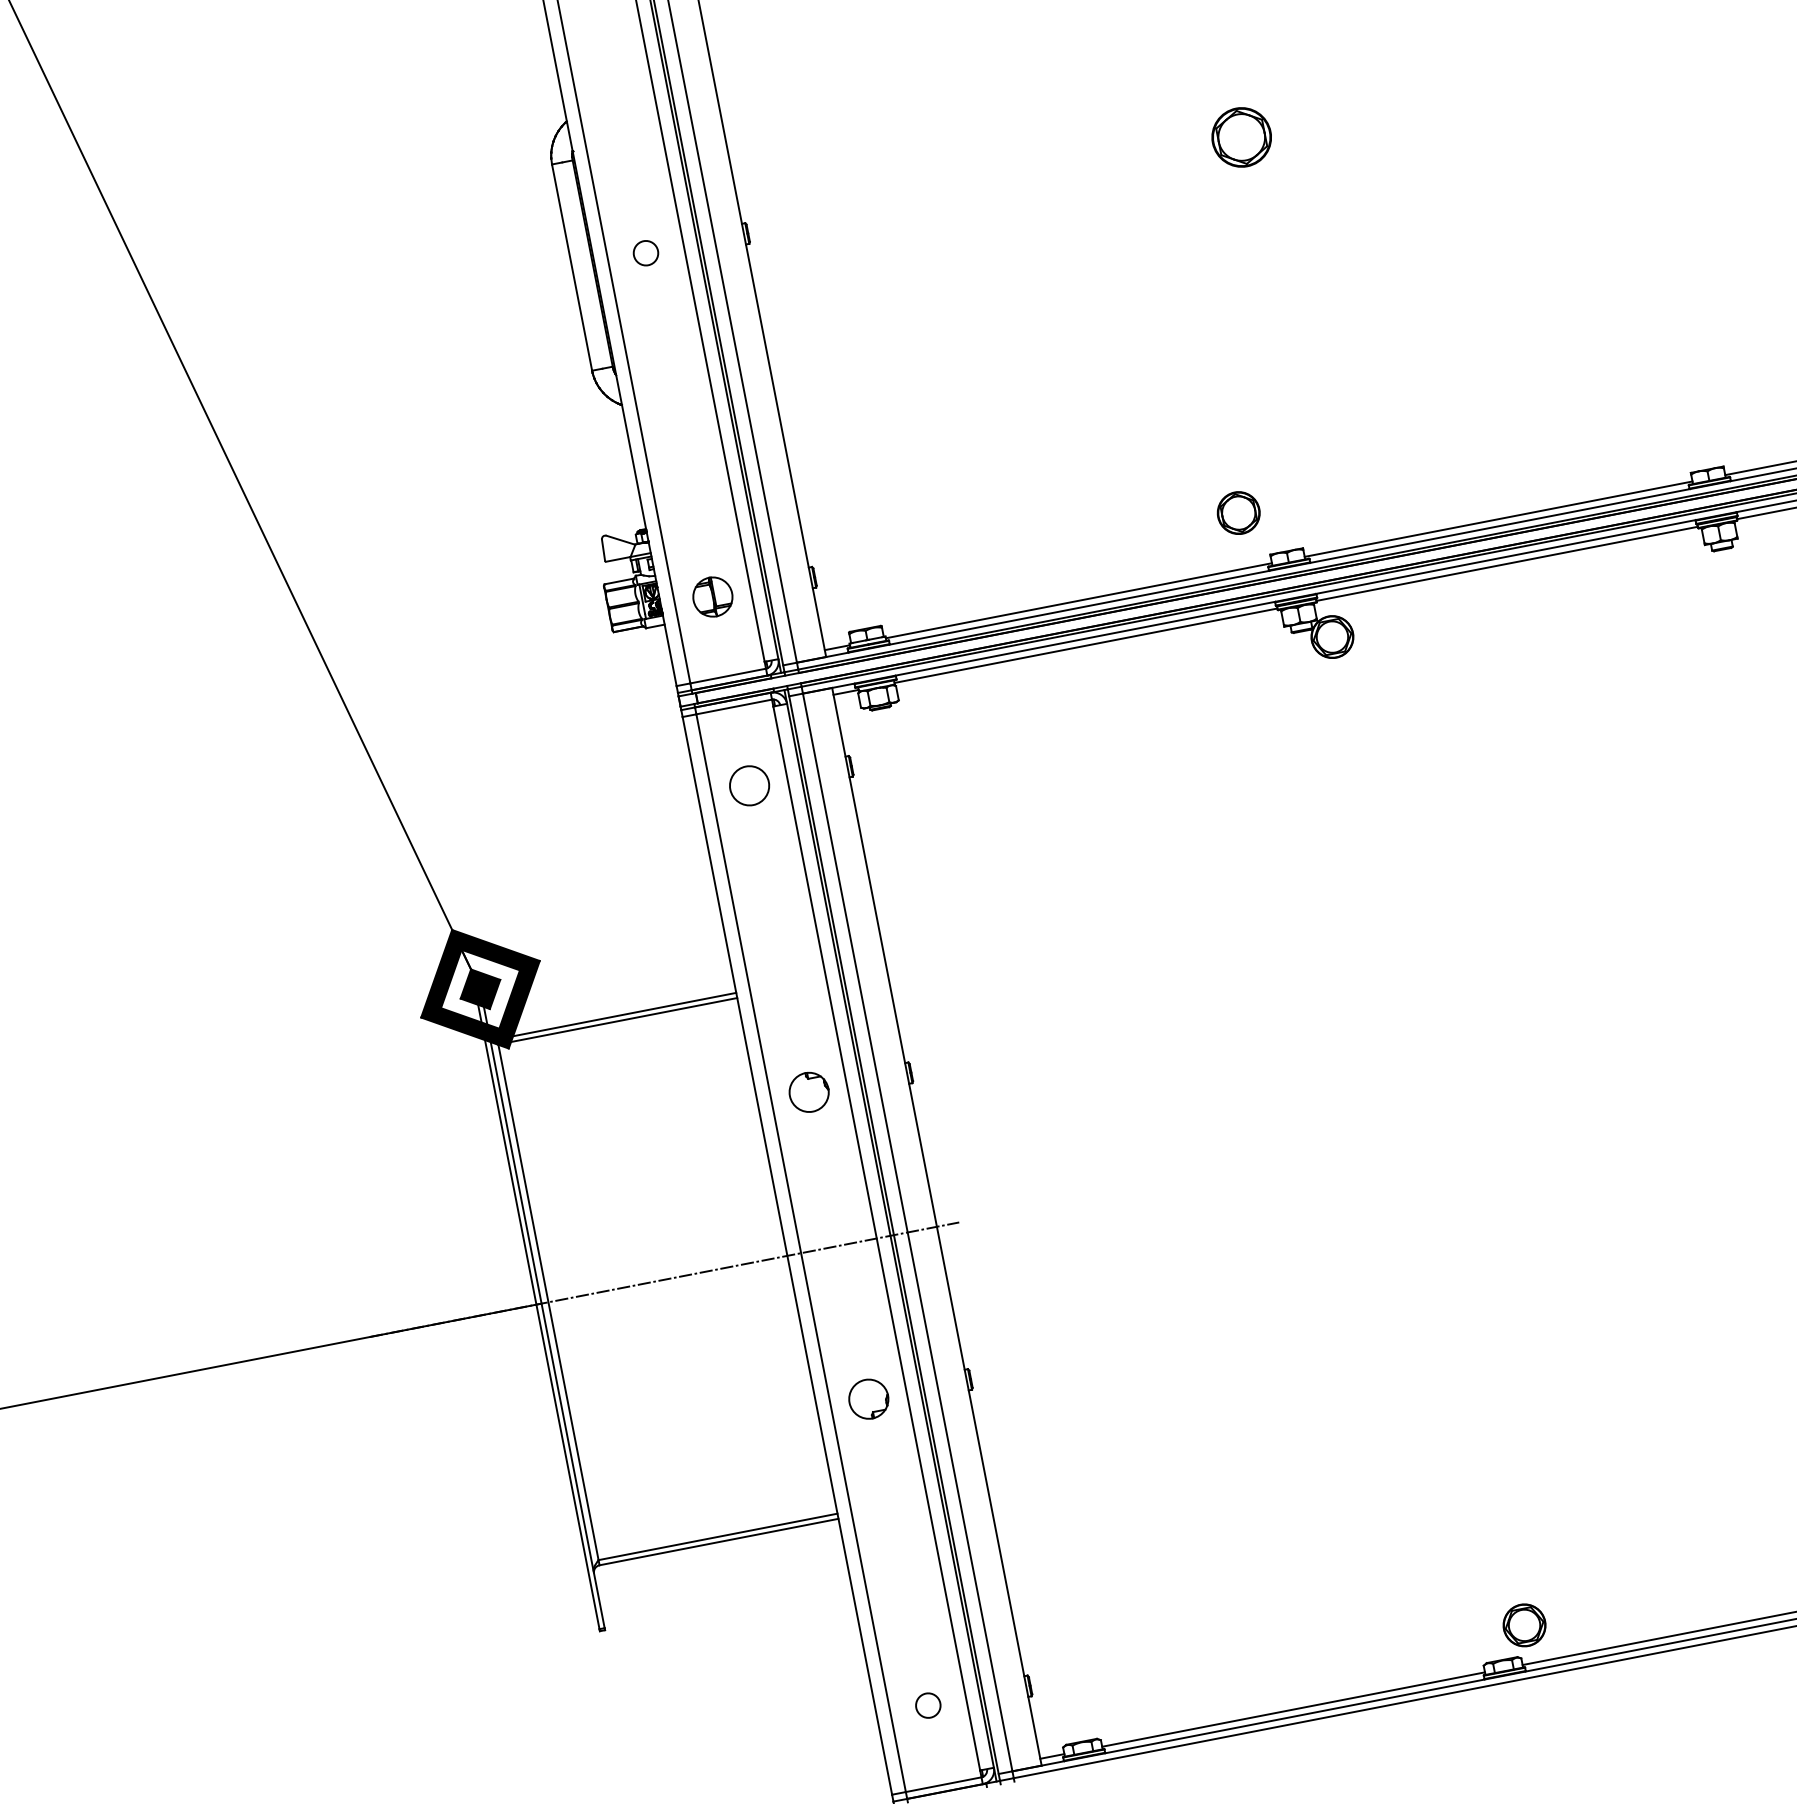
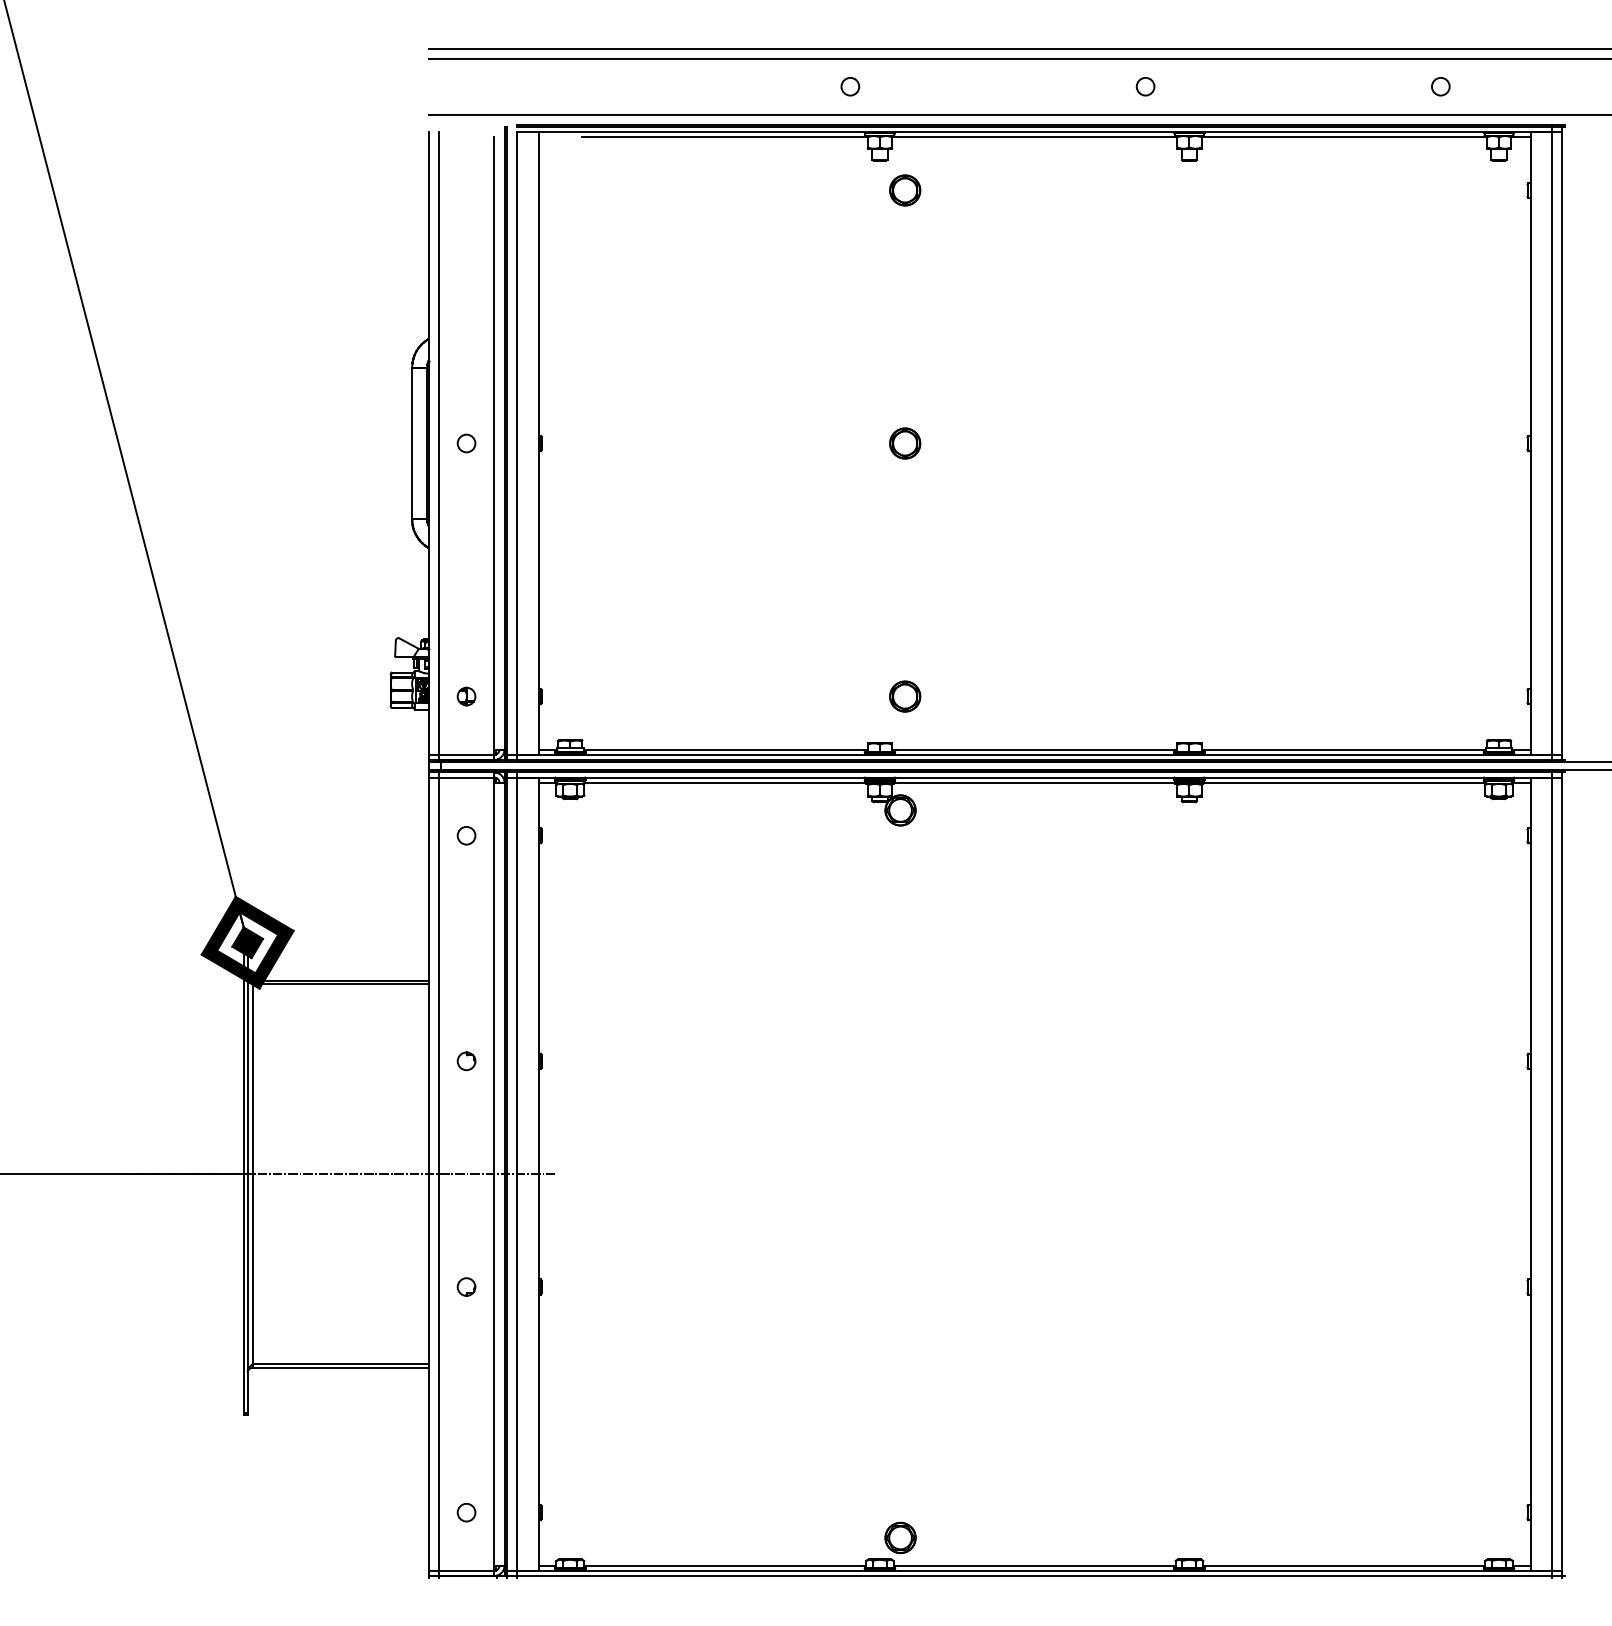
part: (1242, 137) -> (905, 443), size x0.71
part: (1239, 512) -> (905, 696), moved
part: (712, 596) -> (466, 696), size x0.62
circle: (749, 785) -> (466, 835), size x0.62
part: (809, 1092) -> (466, 1061), size x0.62
part: (868, 1398) -> (466, 1286), size x0.62

